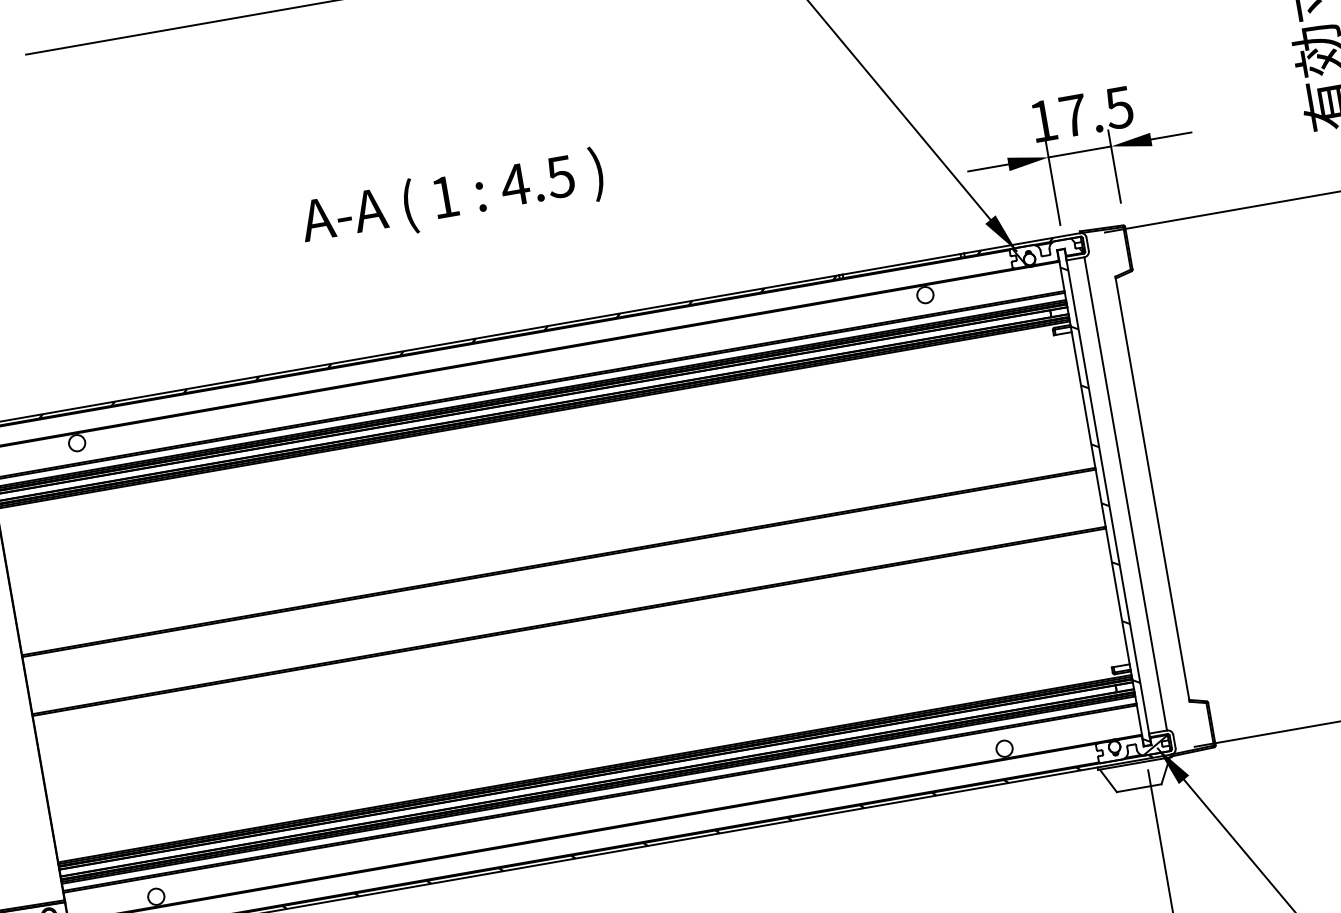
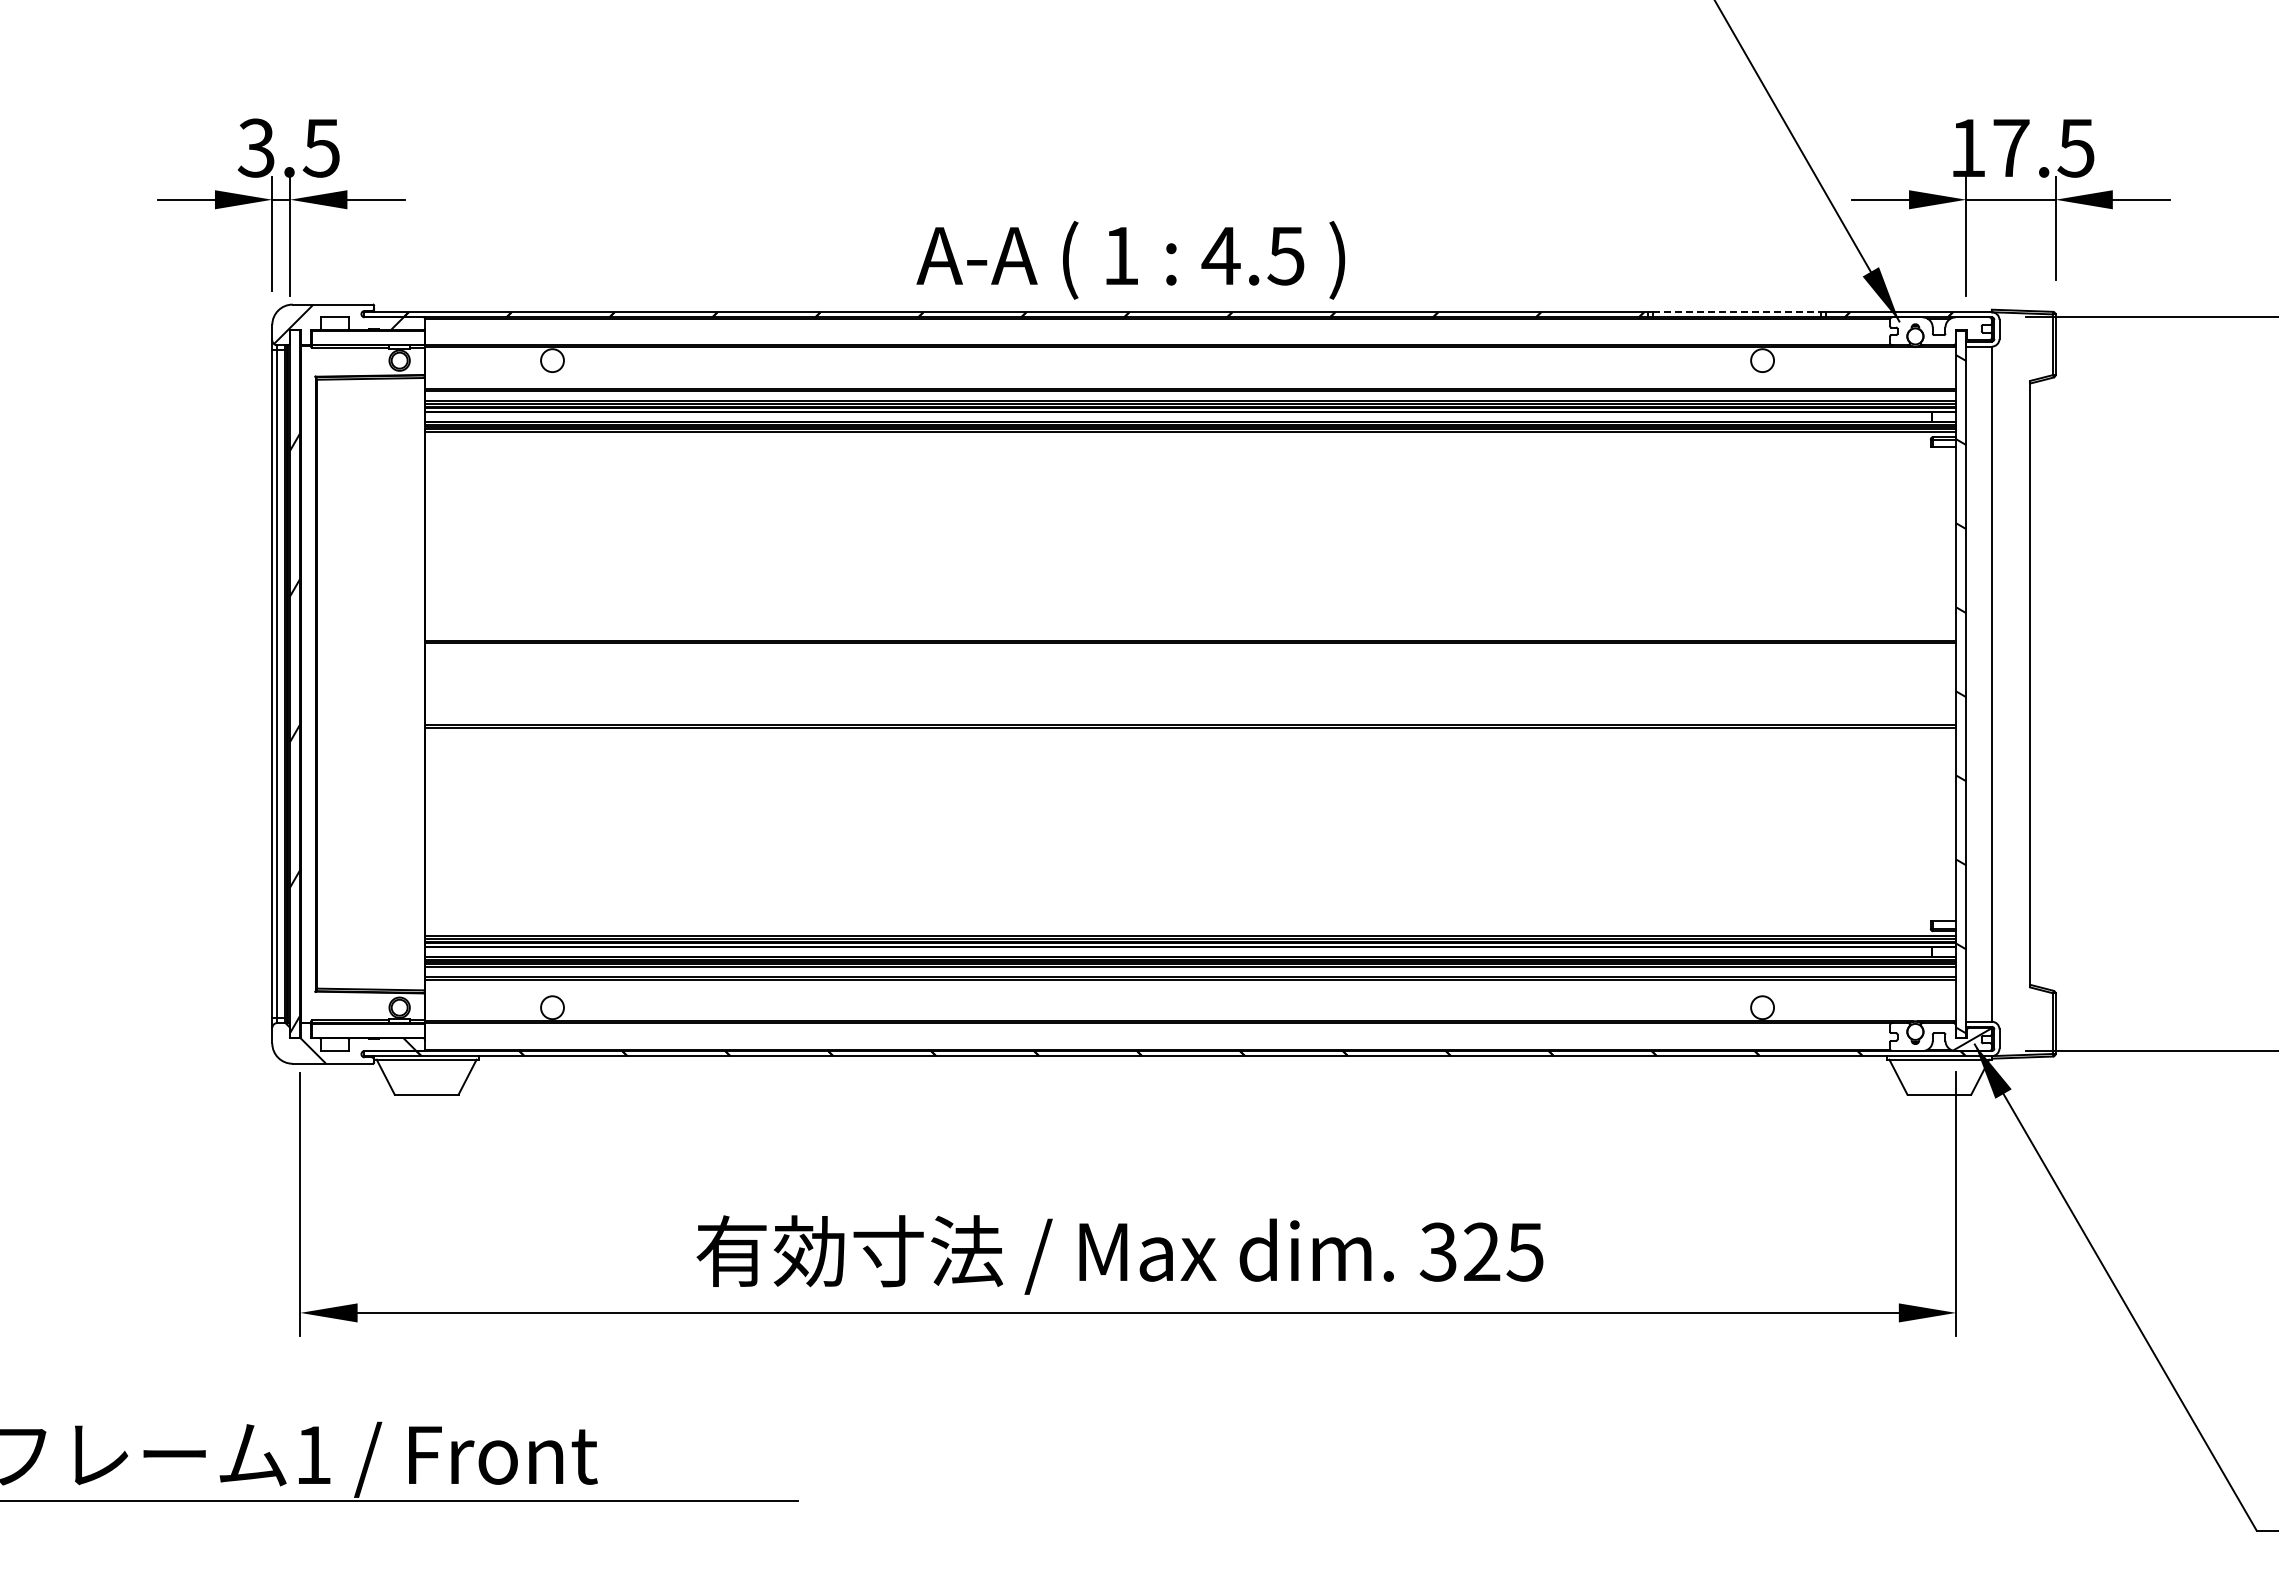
text: (452, 199) -> (1130, 260), moved
hatch: (1047, 251) -> (1942, 330), removed
line: (901, 264) -> (1737, 312), solid -> dashed

